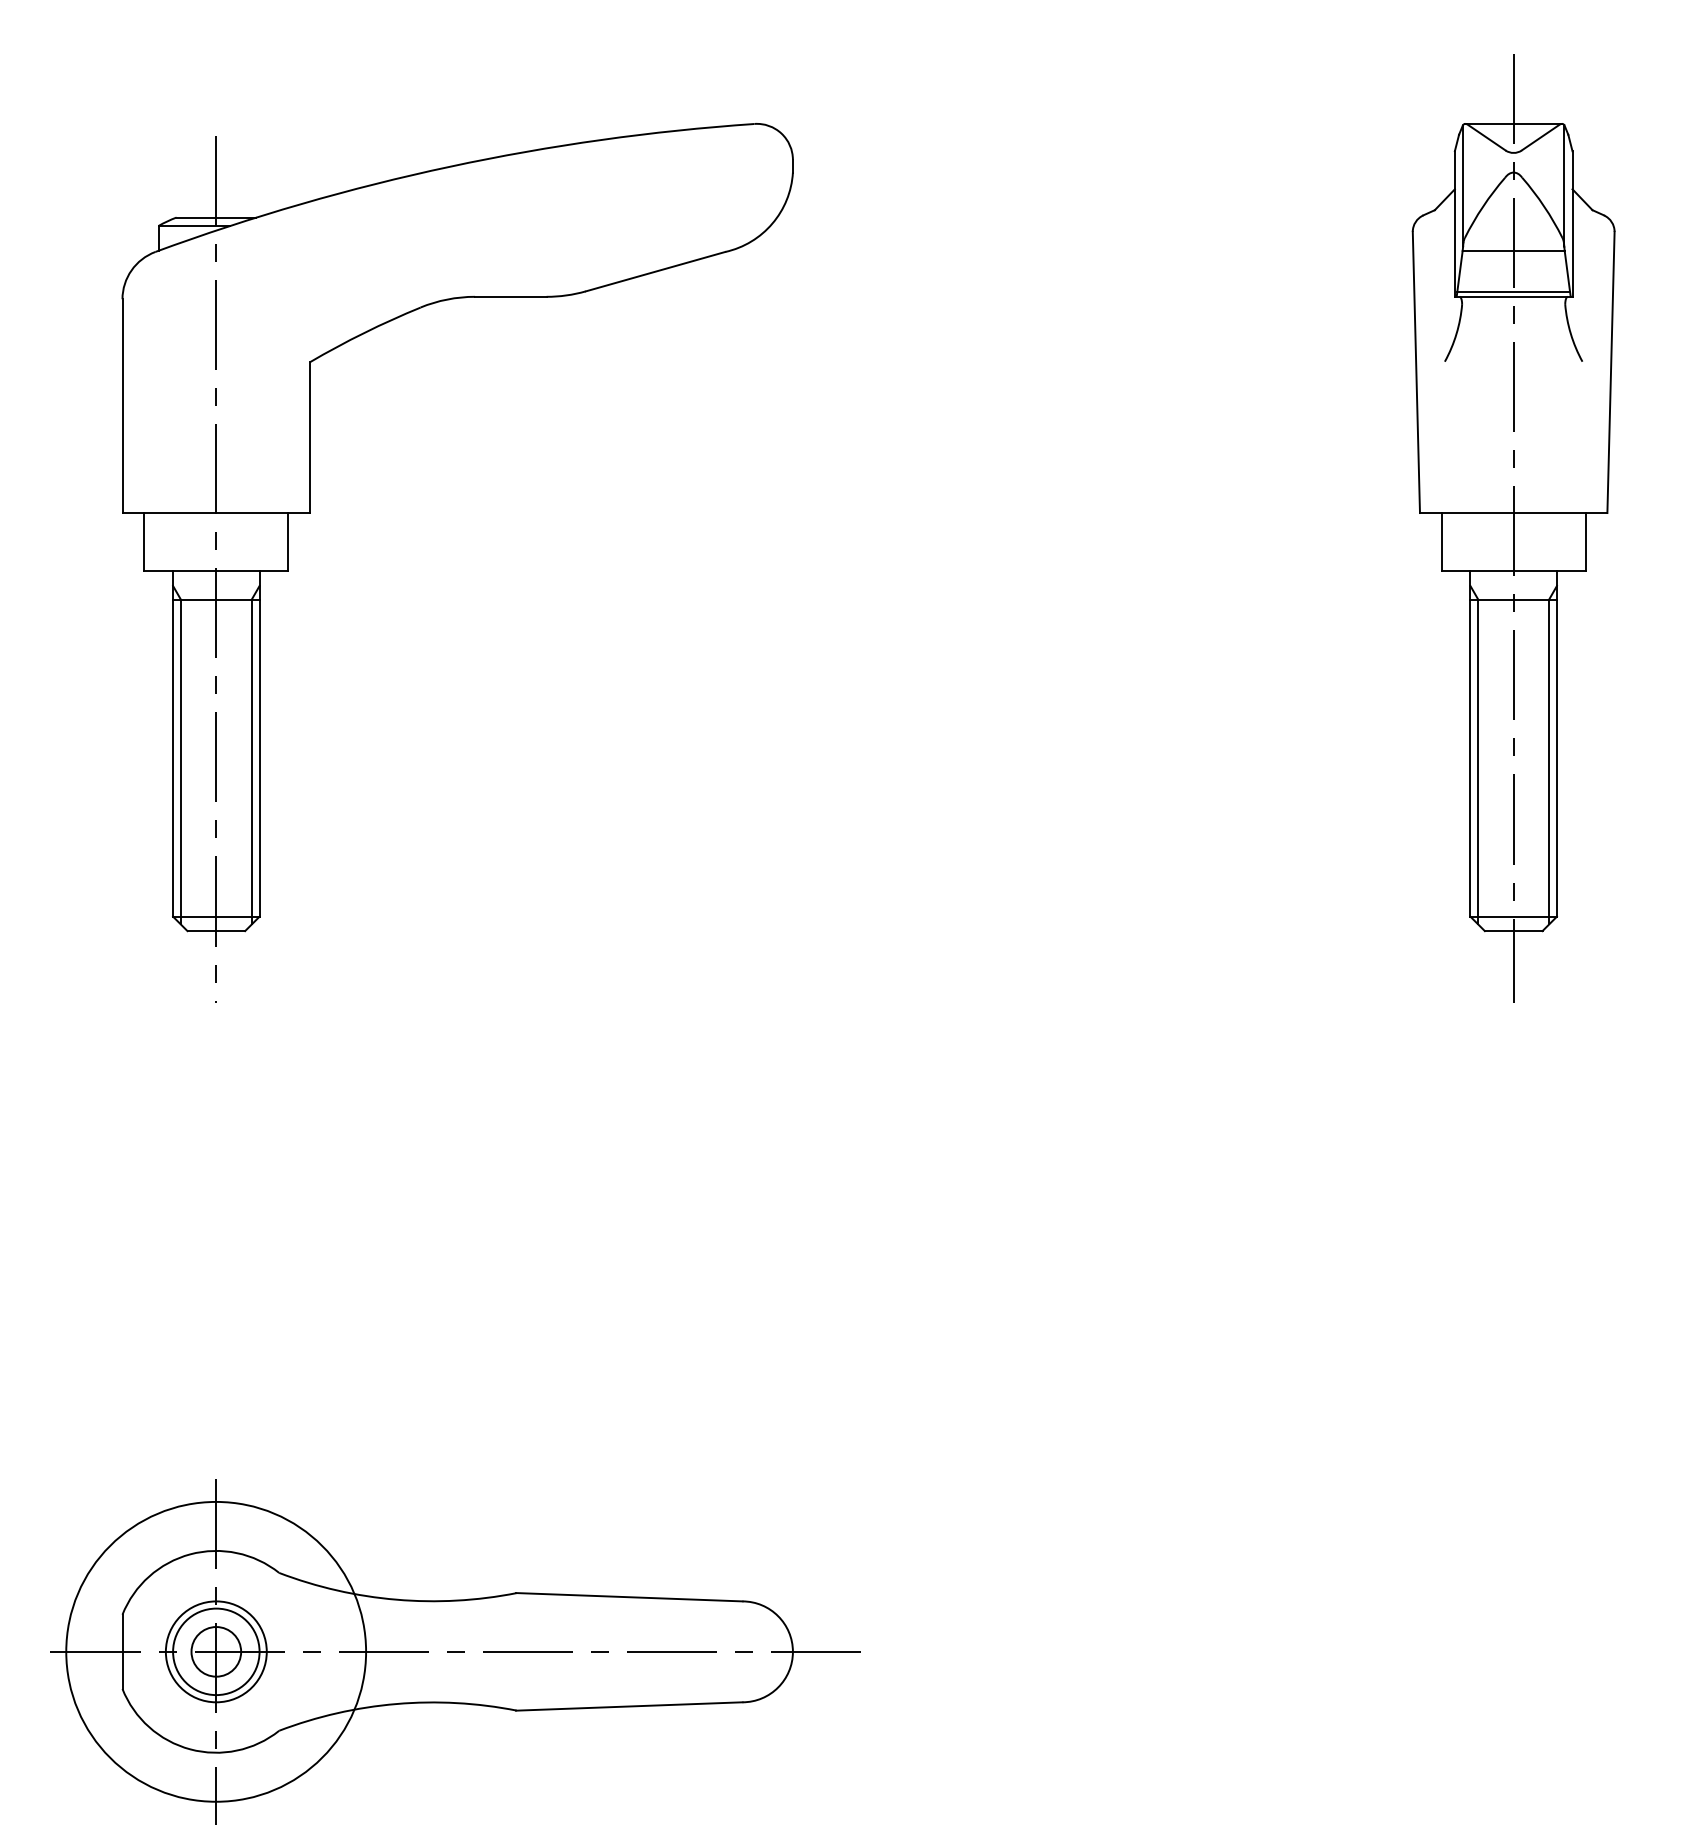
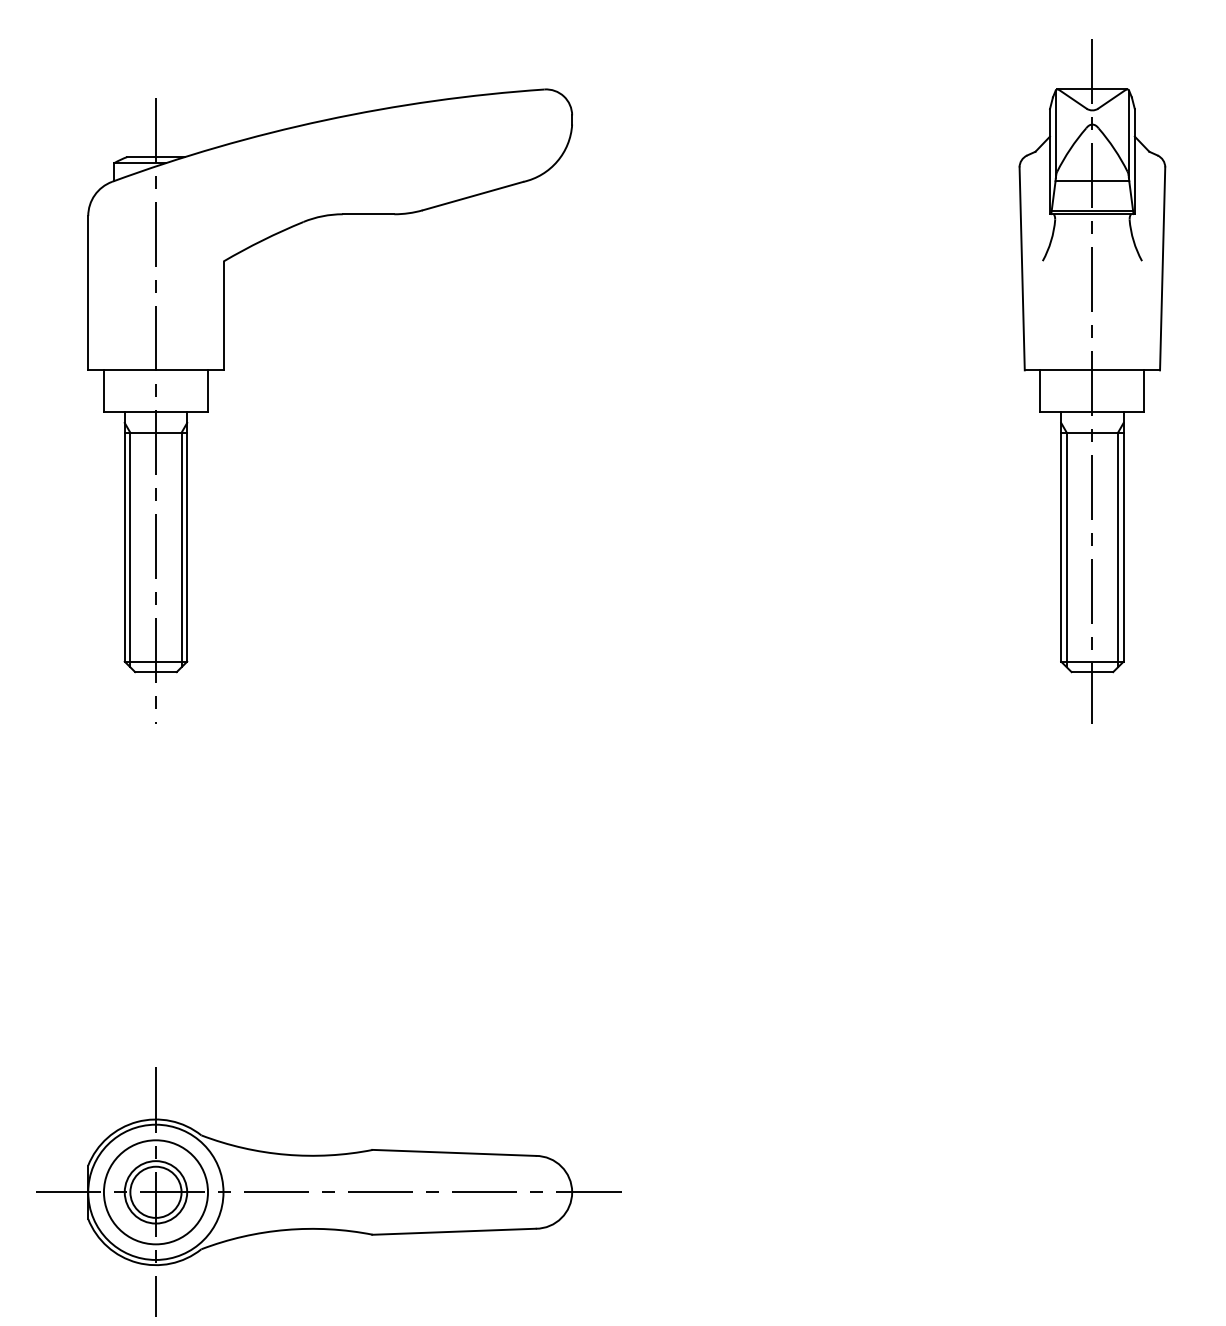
circle: (215, 1651) -> (155, 1192), size x0.62
circle: (215, 1651) -> (155, 1192), size x1.43
circle: (216, 1651) -> (156, 1192), size x1.43

